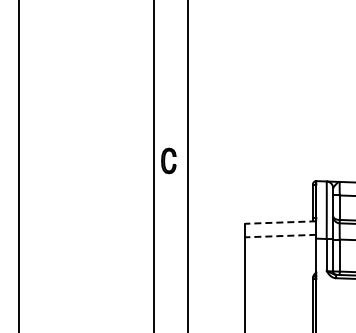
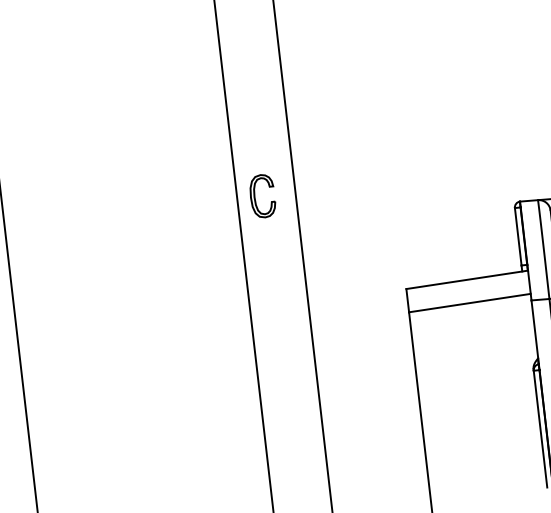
line: (280, 222) -> (466, 279), dashed -> solid
line: (280, 236) -> (469, 303), dashed -> solid

